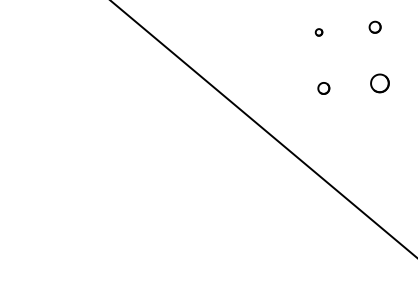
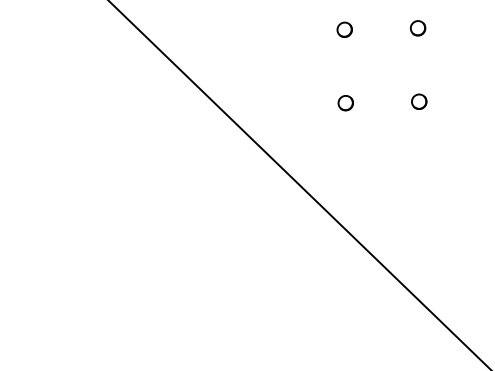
part: (318, 32) -> (343, 29), size x1.67
part: (379, 83) -> (418, 101), size x0.62

